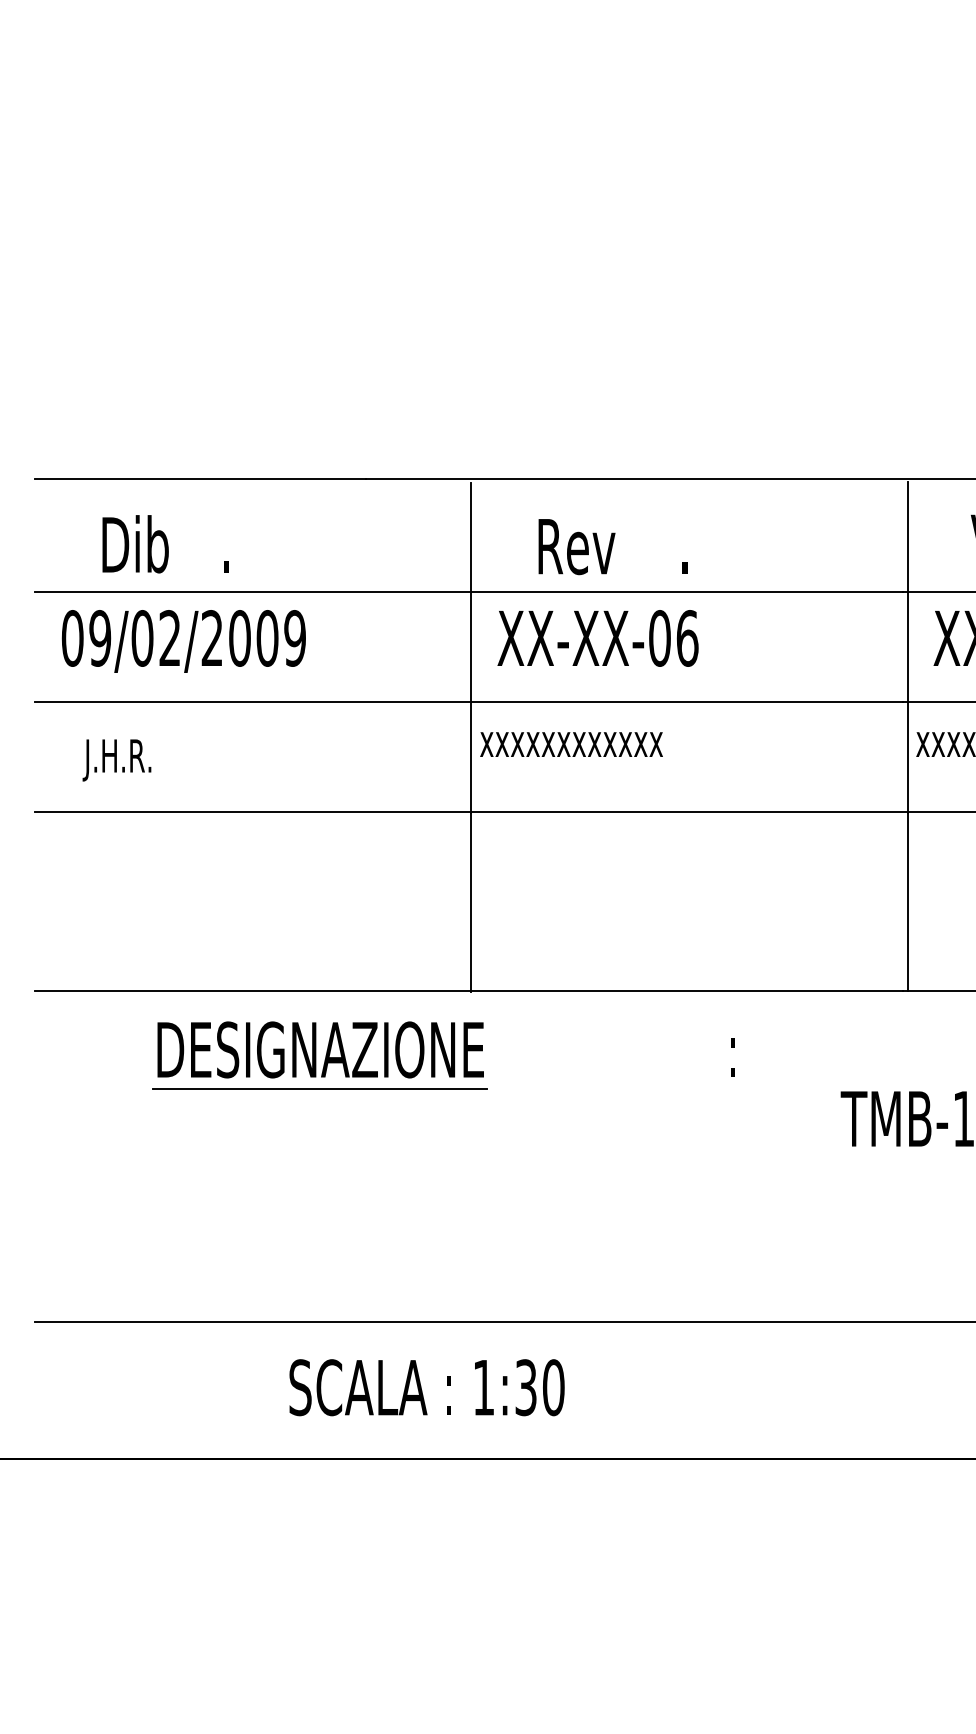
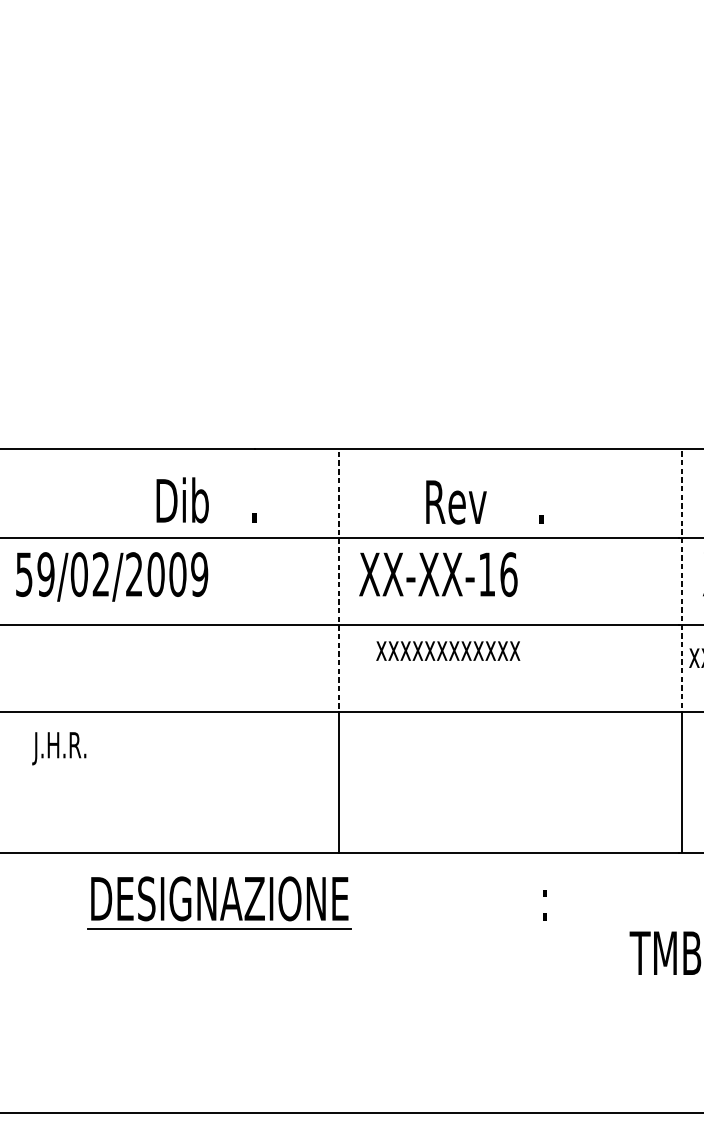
text: (165, 544) -> (206, 500), moved
text: (612, 547) -> (484, 502), moved
text: (72, 638) -> (24, 574), 09/02/2009 -> 59/02/2009
text: (659, 638) -> (486, 574), XX-XX-06 -> XX-XX-16
line: (907, 647) -> (682, 581), solid -> dashed
line: (471, 648) -> (338, 582), solid -> dashed
text: (571, 744) -> (448, 651), moved
text: (116, 760) -> (58, 748), moved

